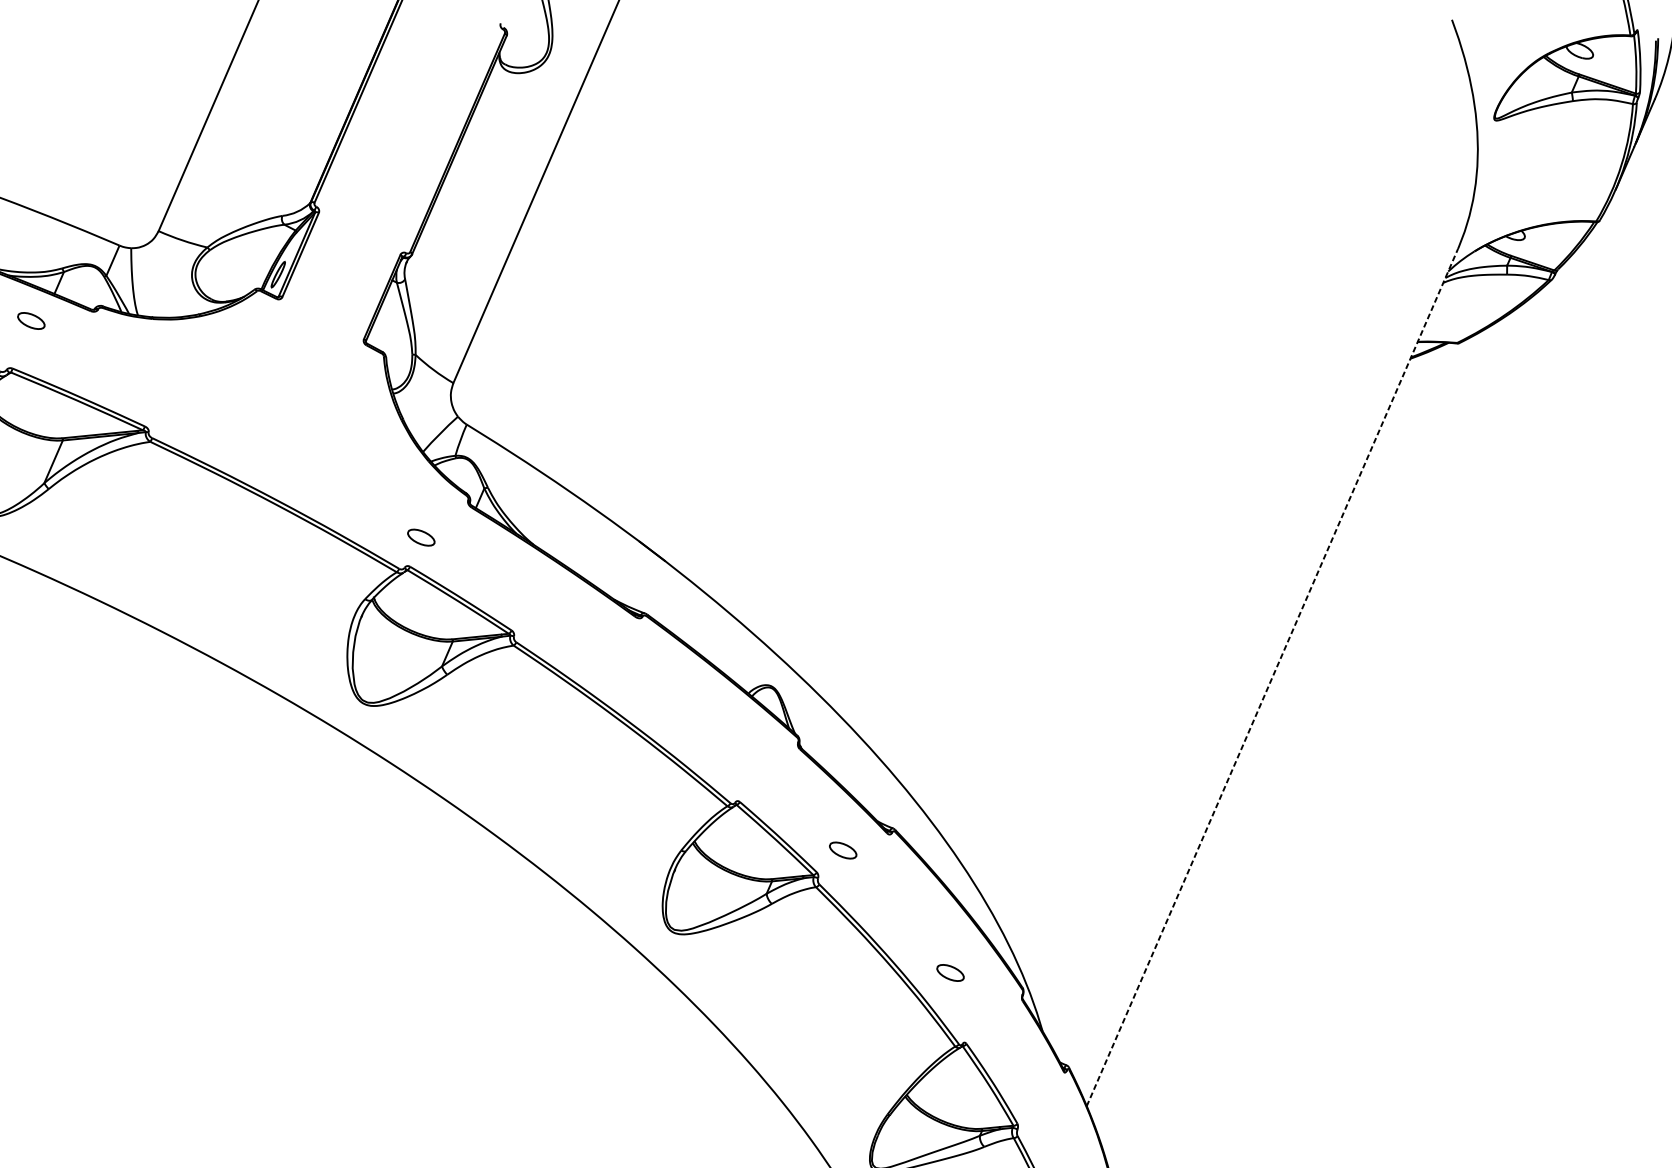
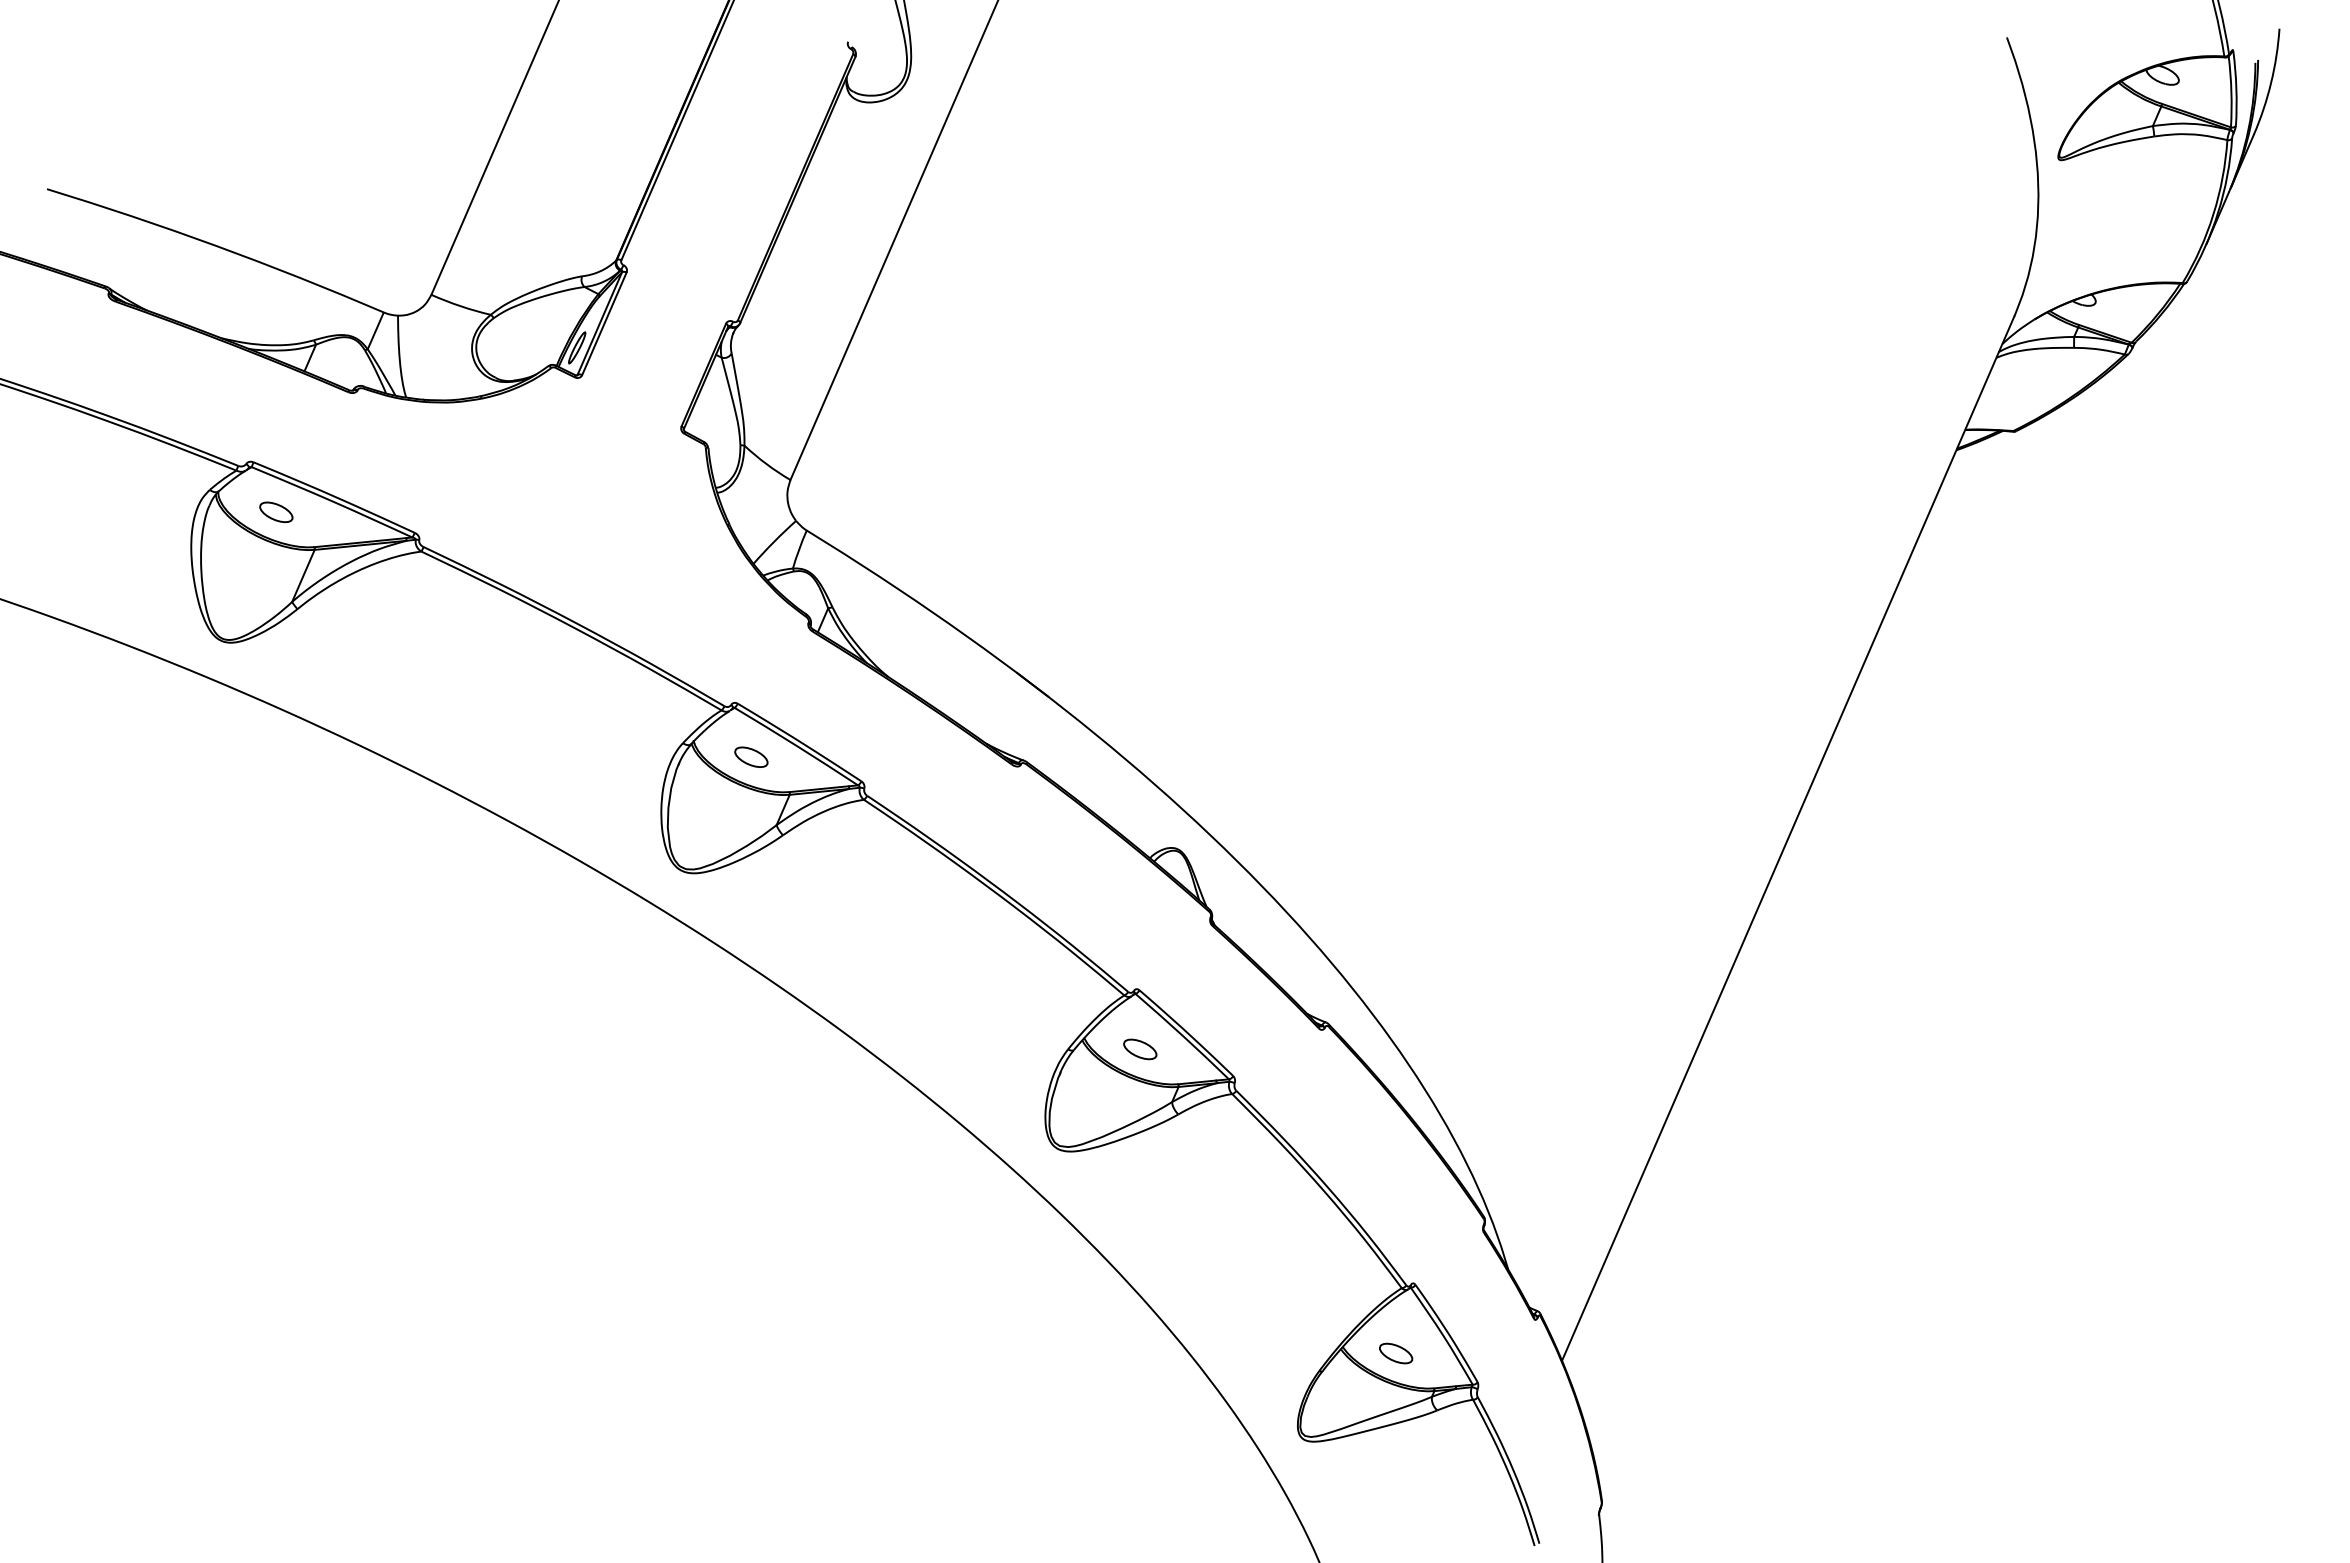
part: (31, 321) -> (276, 512), moved
part: (421, 537) -> (751, 756), moved
line: (1272, 677) -> (1788, 838), dashed -> solid
part: (843, 850) -> (1140, 1049), moved
part: (950, 972) -> (1396, 1353), moved

